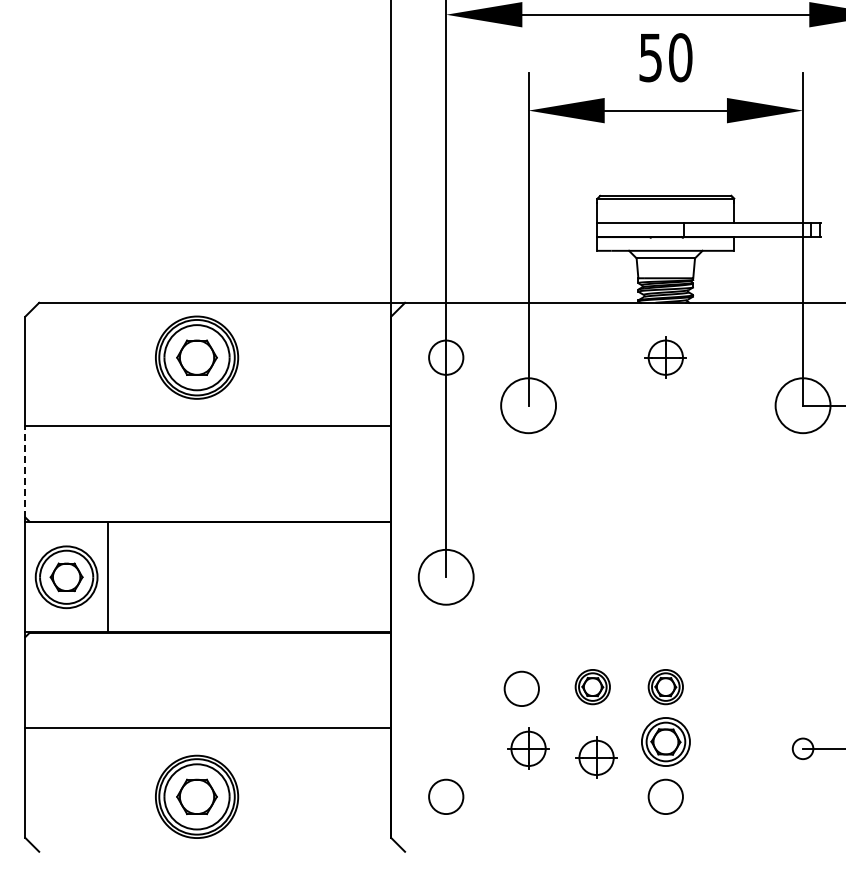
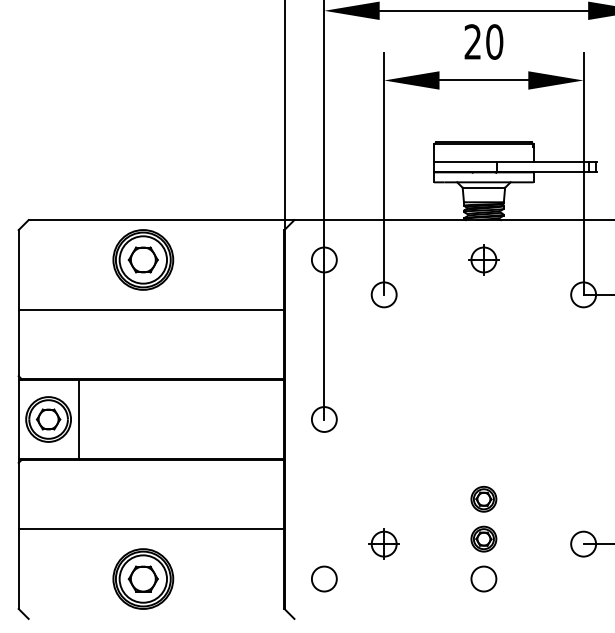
text: (650, 57) -> (472, 41), 50 -> 20
circle: (528, 405) -> (384, 294), size x0.62
circle: (802, 405) -> (583, 294), size x0.62
line: (25, 471) -> (18, 342), dashed -> solid
circle: (446, 577) -> (324, 419), size x0.62
part: (592, 687) -> (430, 499), removed
circle: (521, 688) -> (379, 500), removed
part: (665, 741) -> (483, 538), size x0.71
circle: (802, 748) -> (583, 543), size x1.67
part: (596, 757) -> (433, 550), removed

